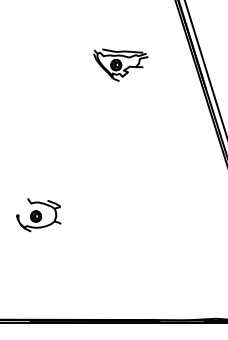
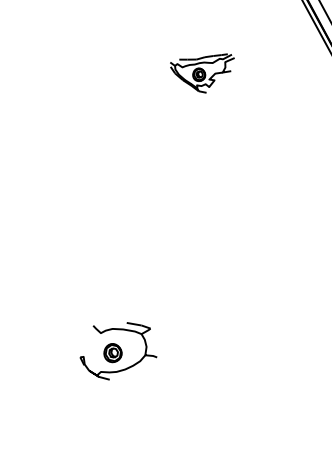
part: (120, 64) -> (203, 72), size x0.7

